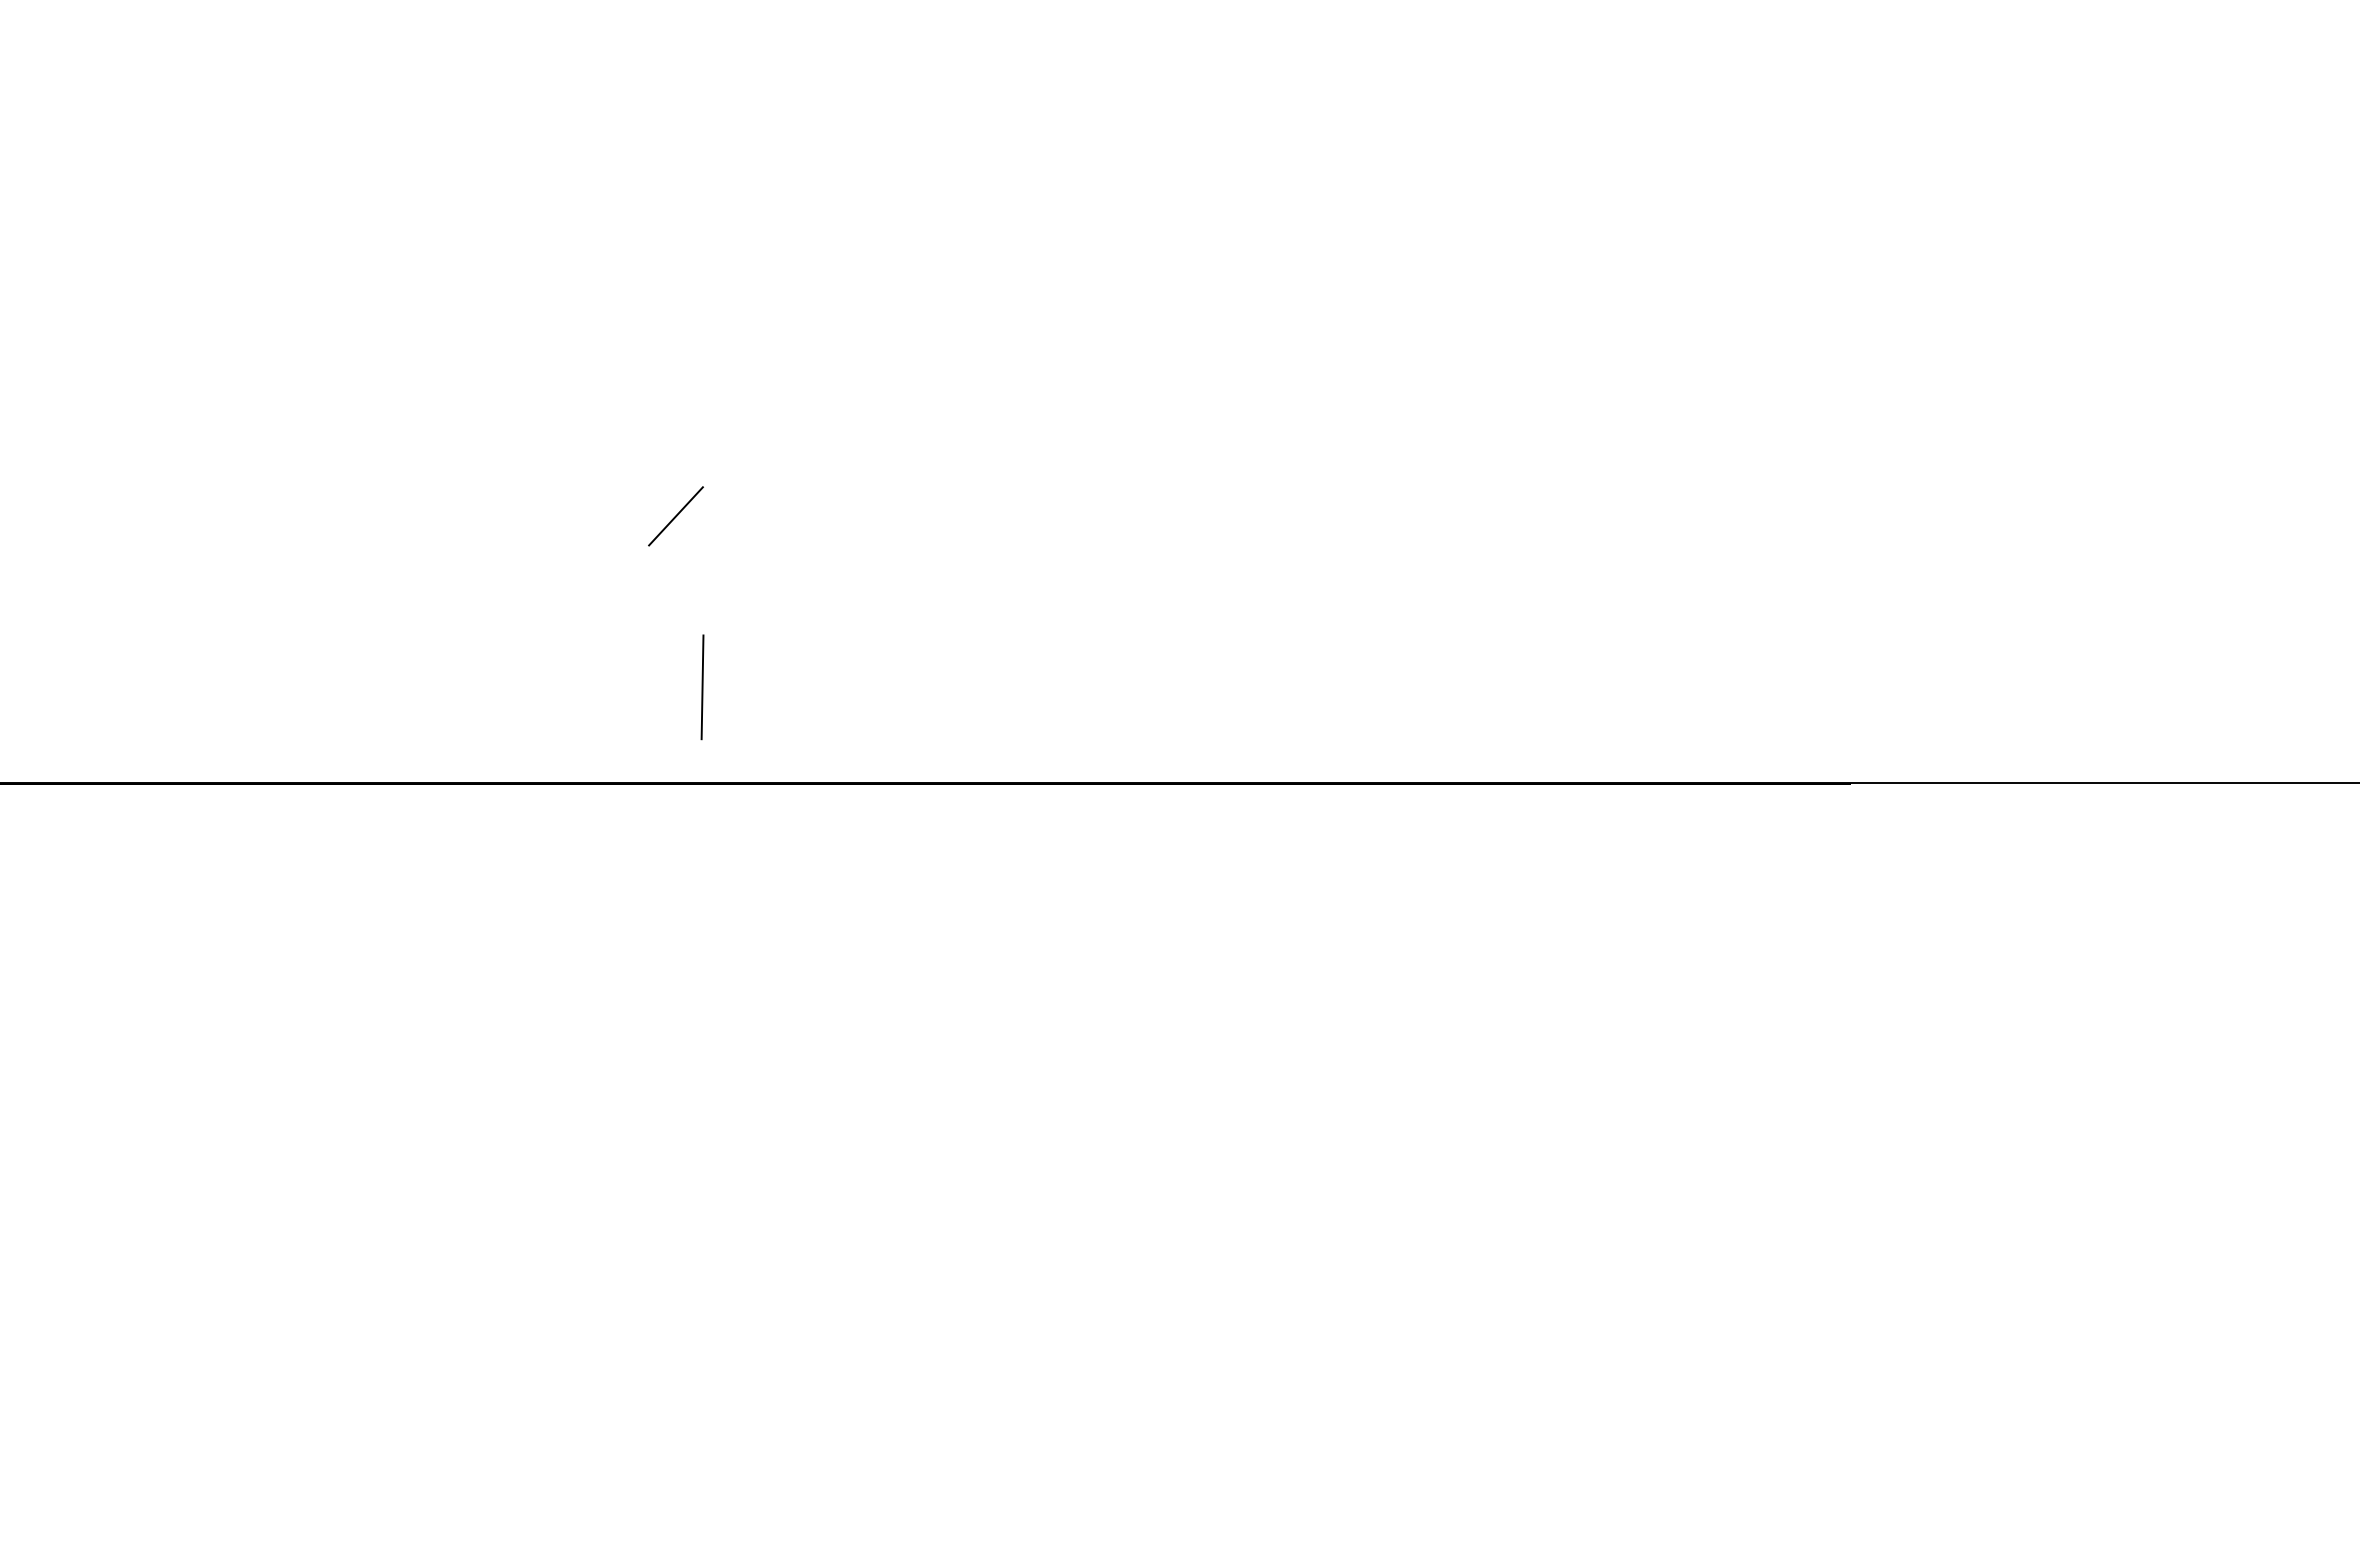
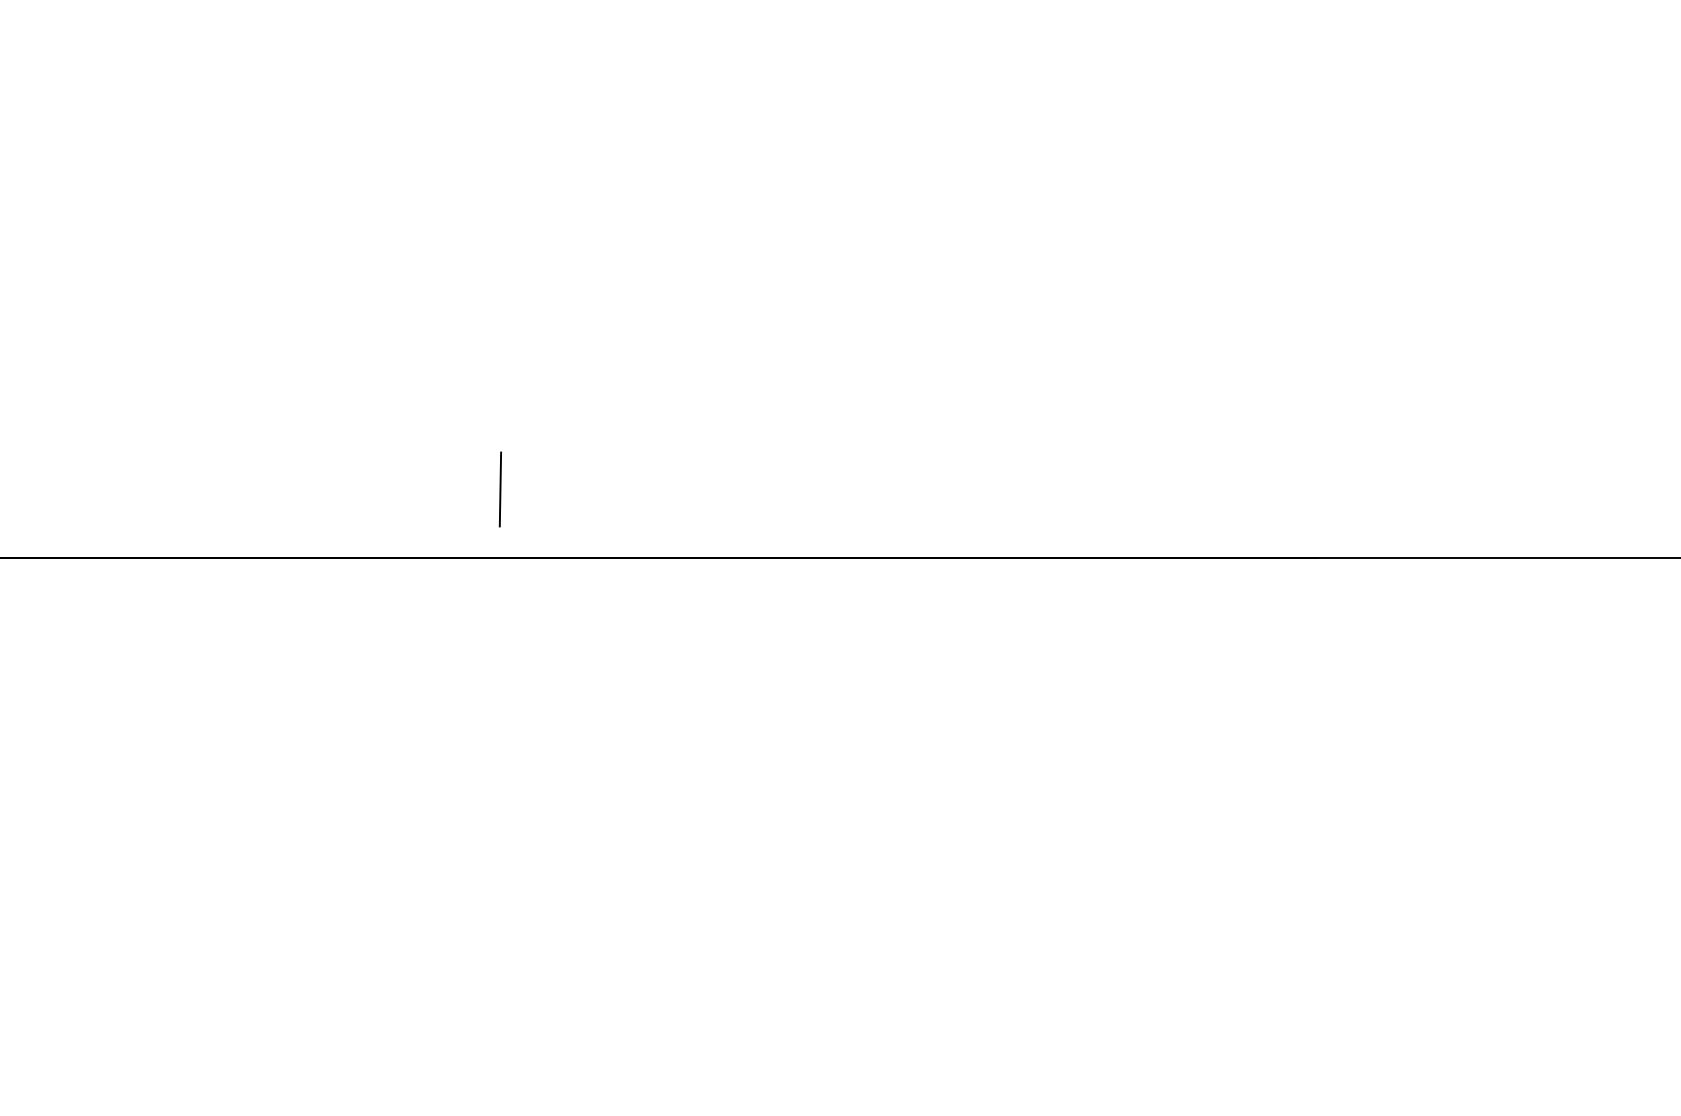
line: (675, 516) -> (481, 367), removed

